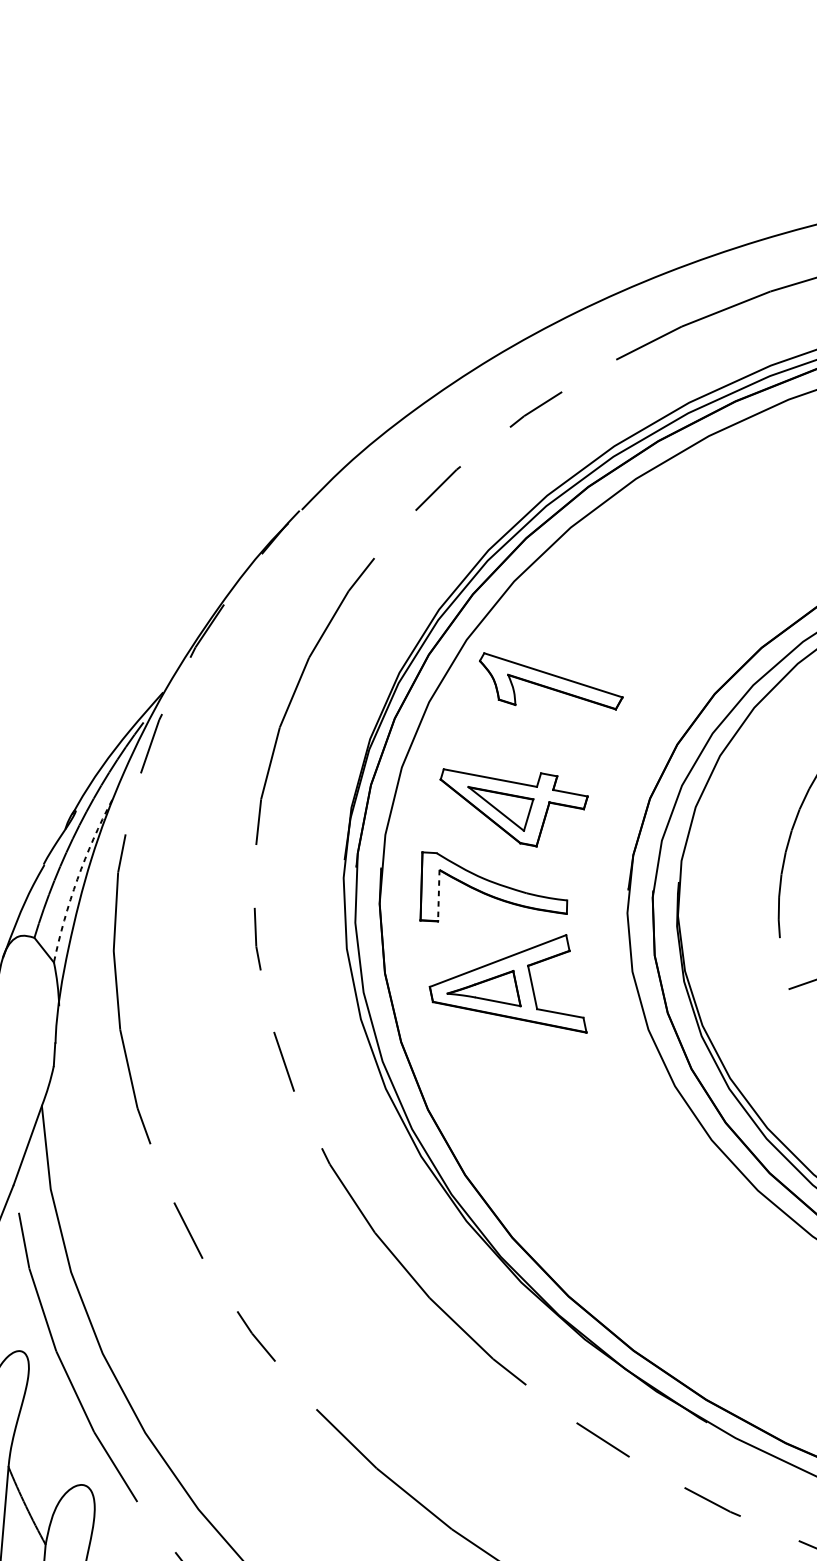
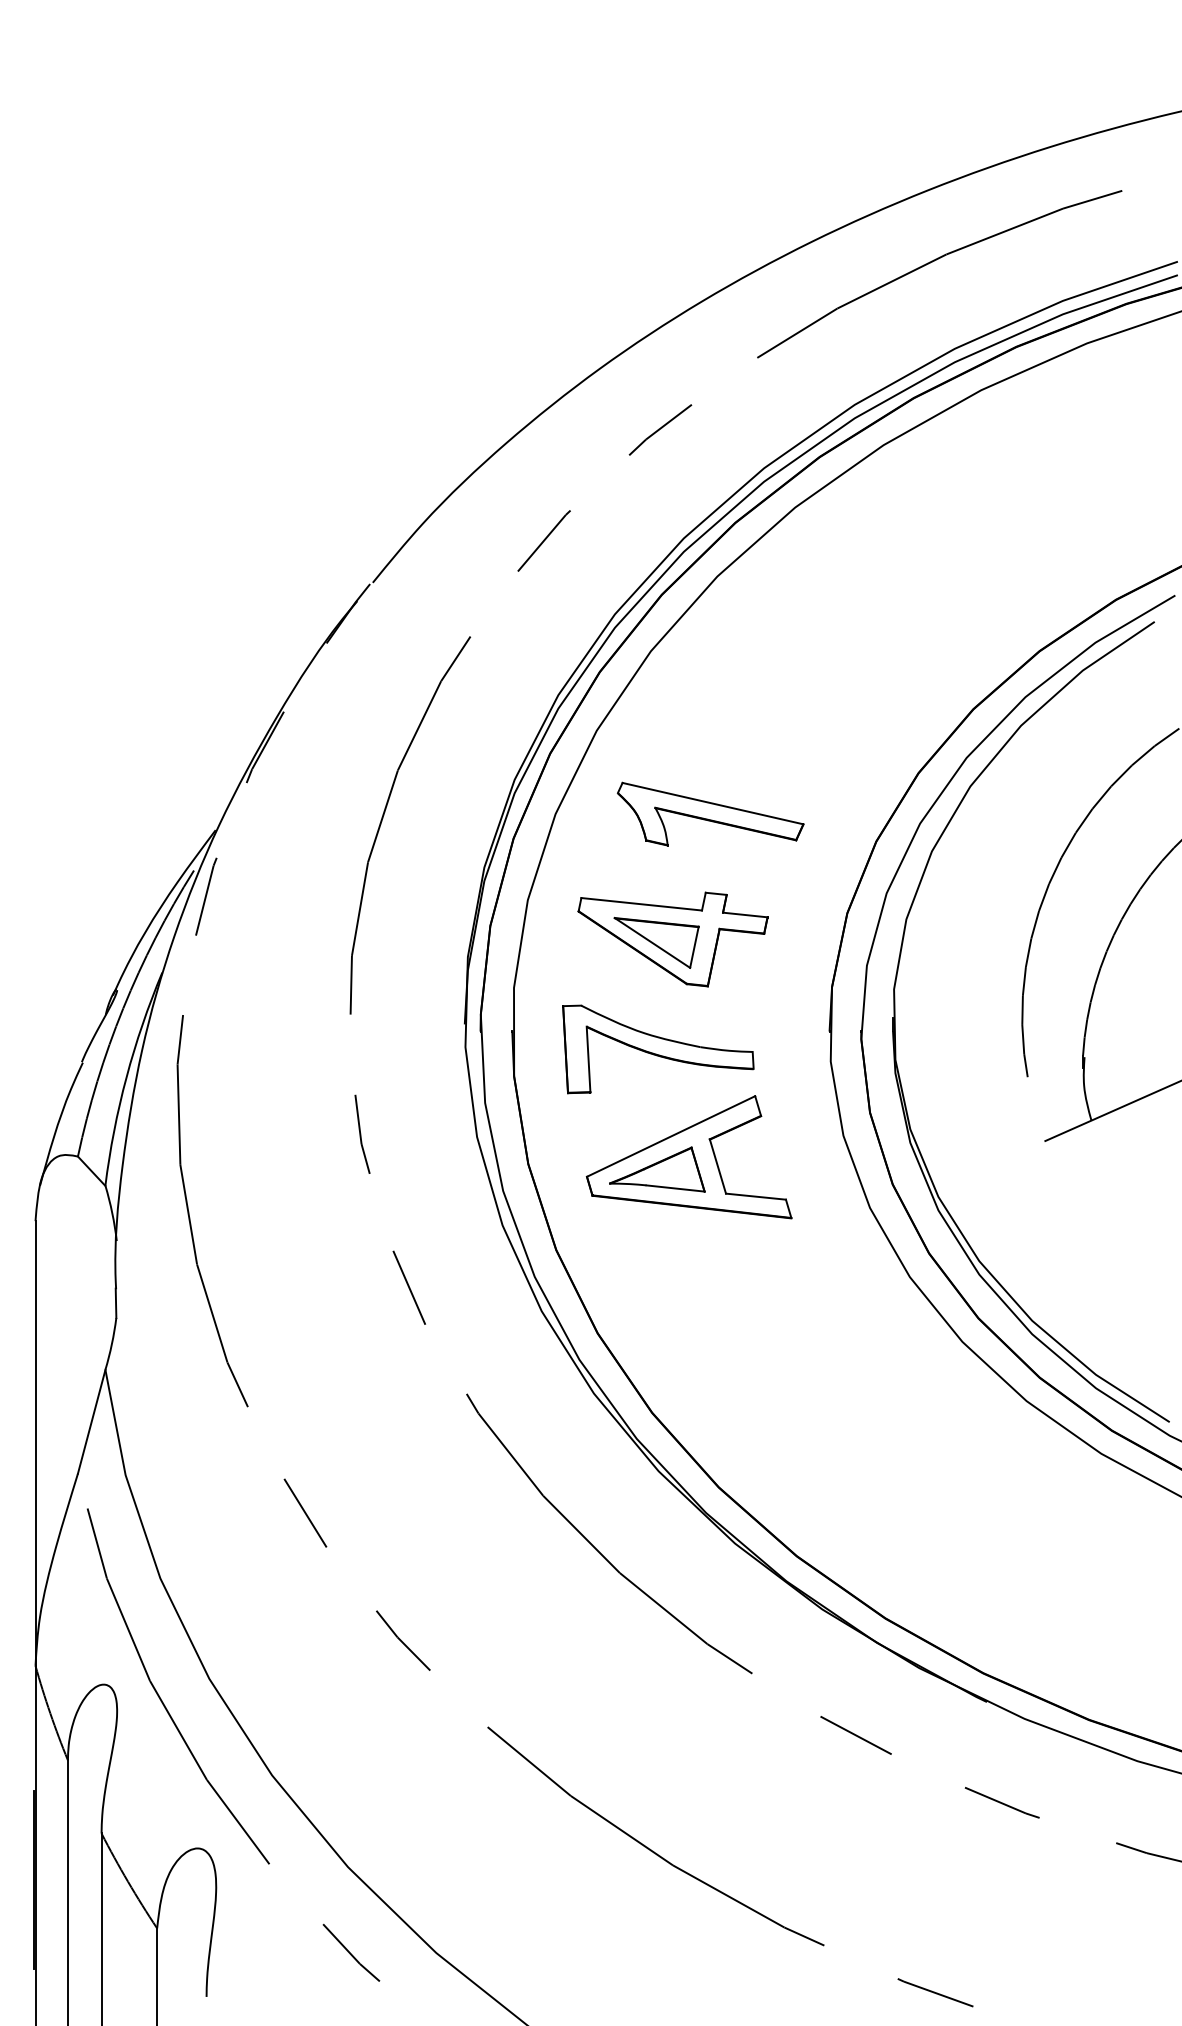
part: (550, 682) -> (710, 813), moved
arc: (77, 879) -> (126, 1077), dashed -> solid
line: (438, 895) -> (588, 1059), dashed -> solid

